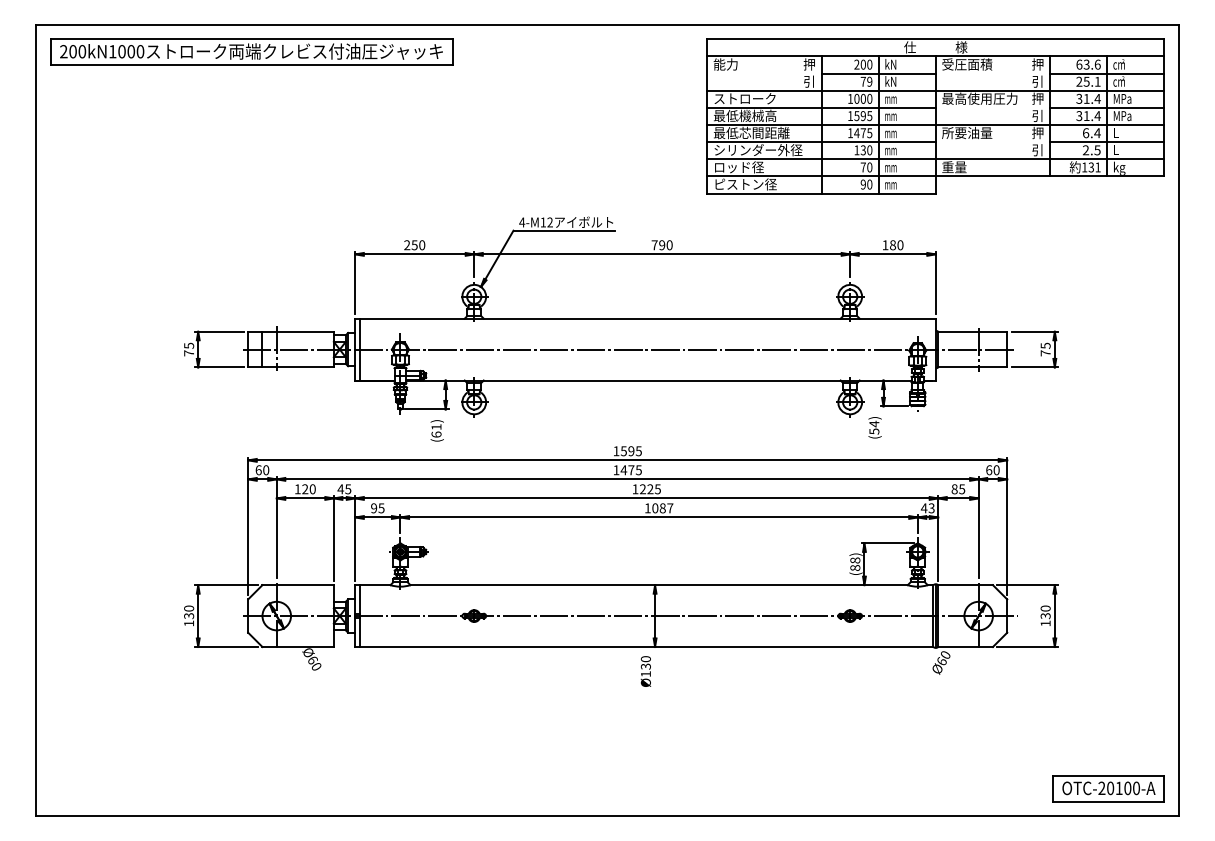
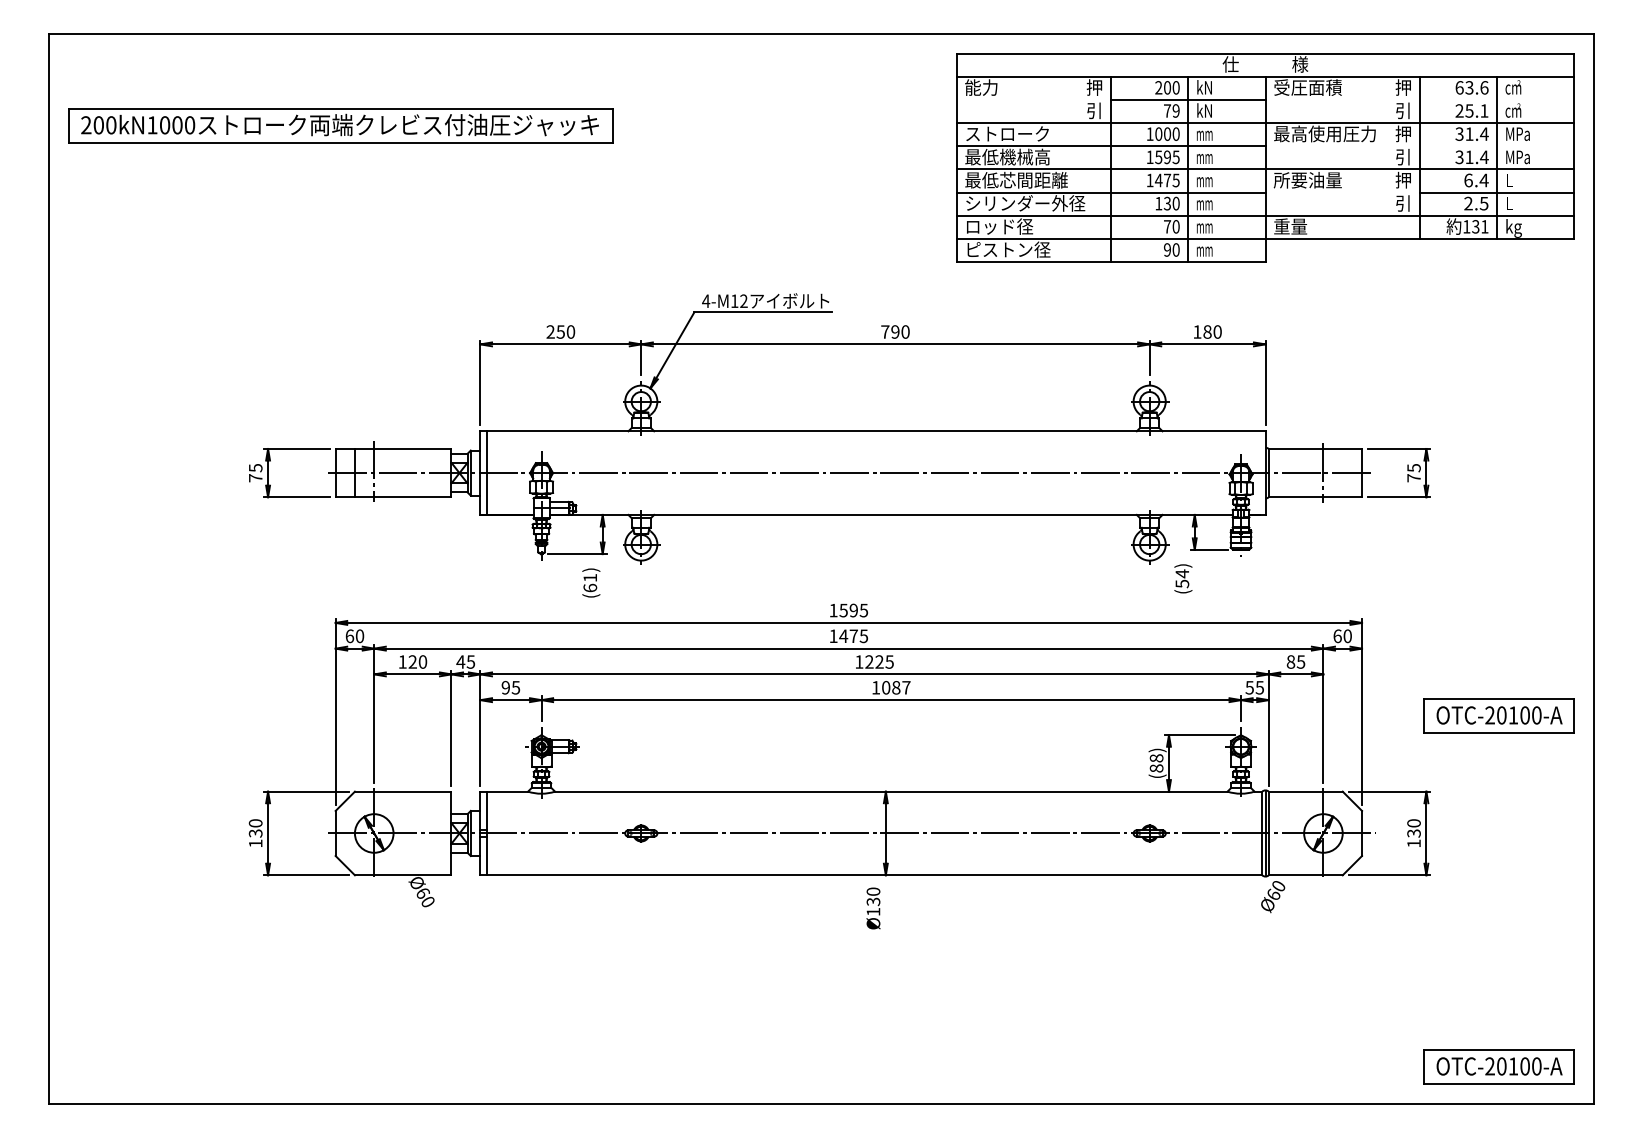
part: (251, 51) -> (340, 125), moved
line: (1106, 73) -> (1496, 99), removed
line: (1106, 108) -> (1496, 146), removed
text: (927, 508) -> (1254, 687), 43 -> 55
part: (1108, 528) -> (1498, 715), added

